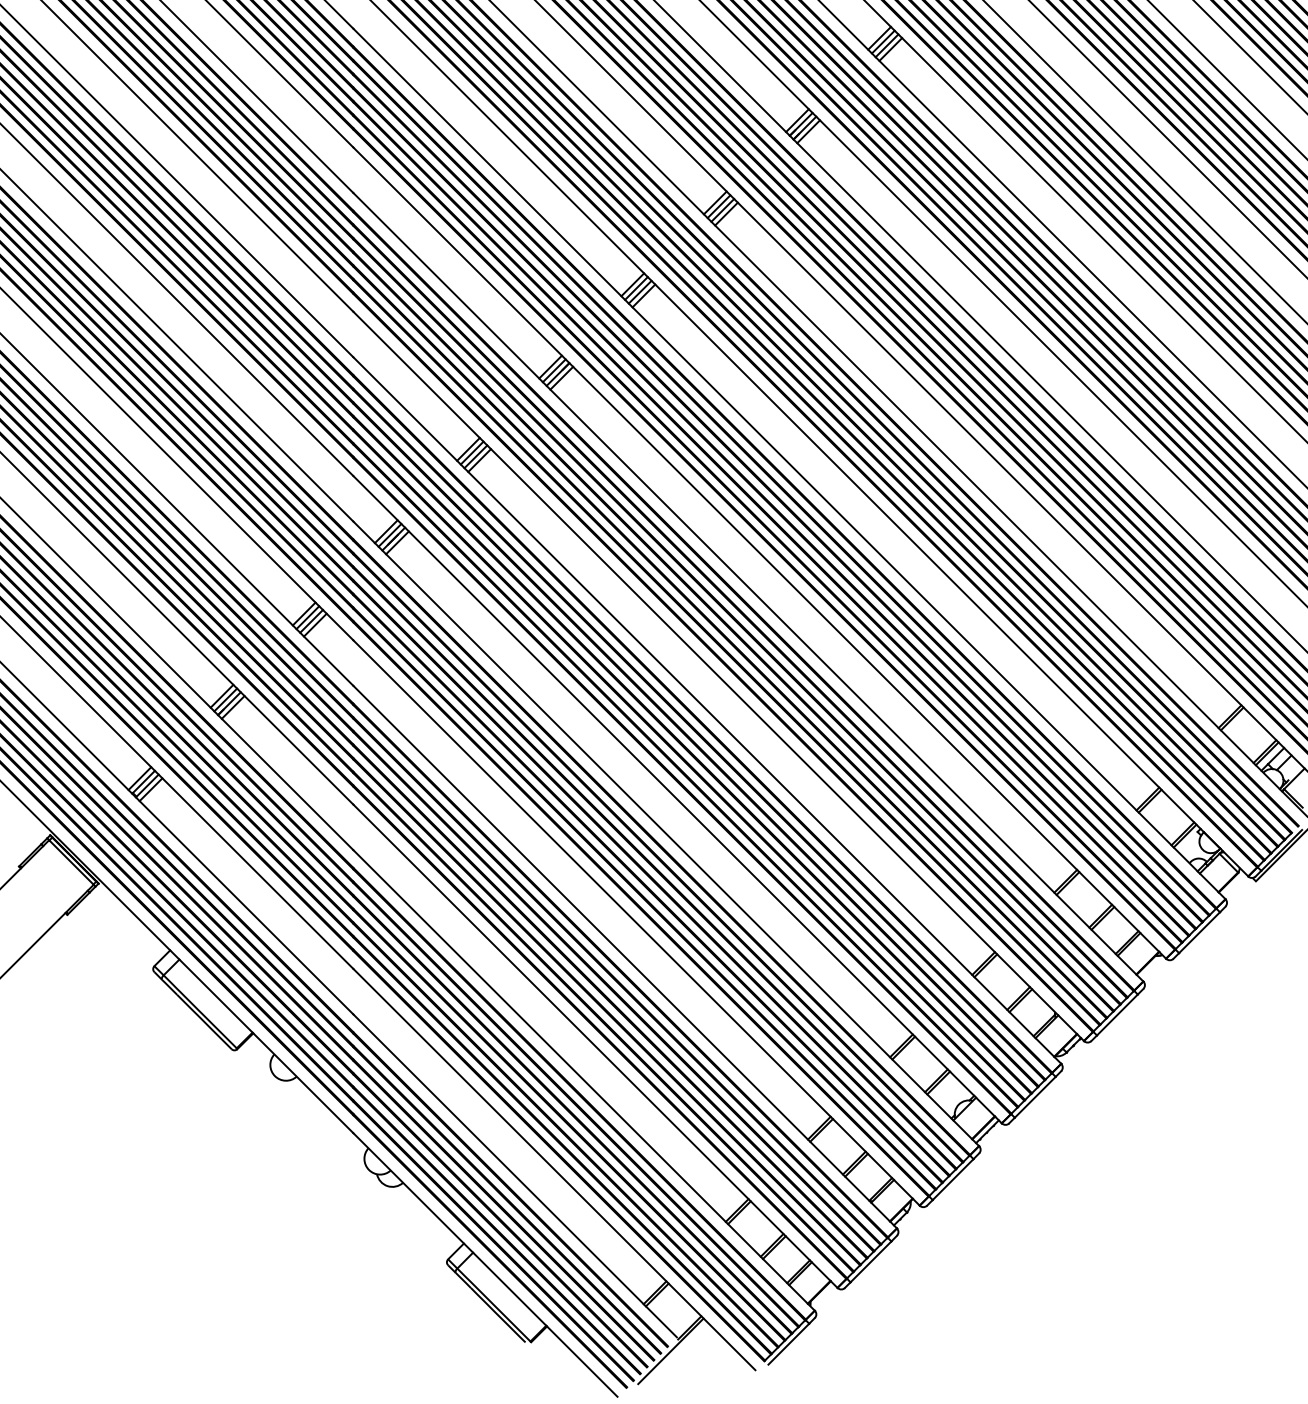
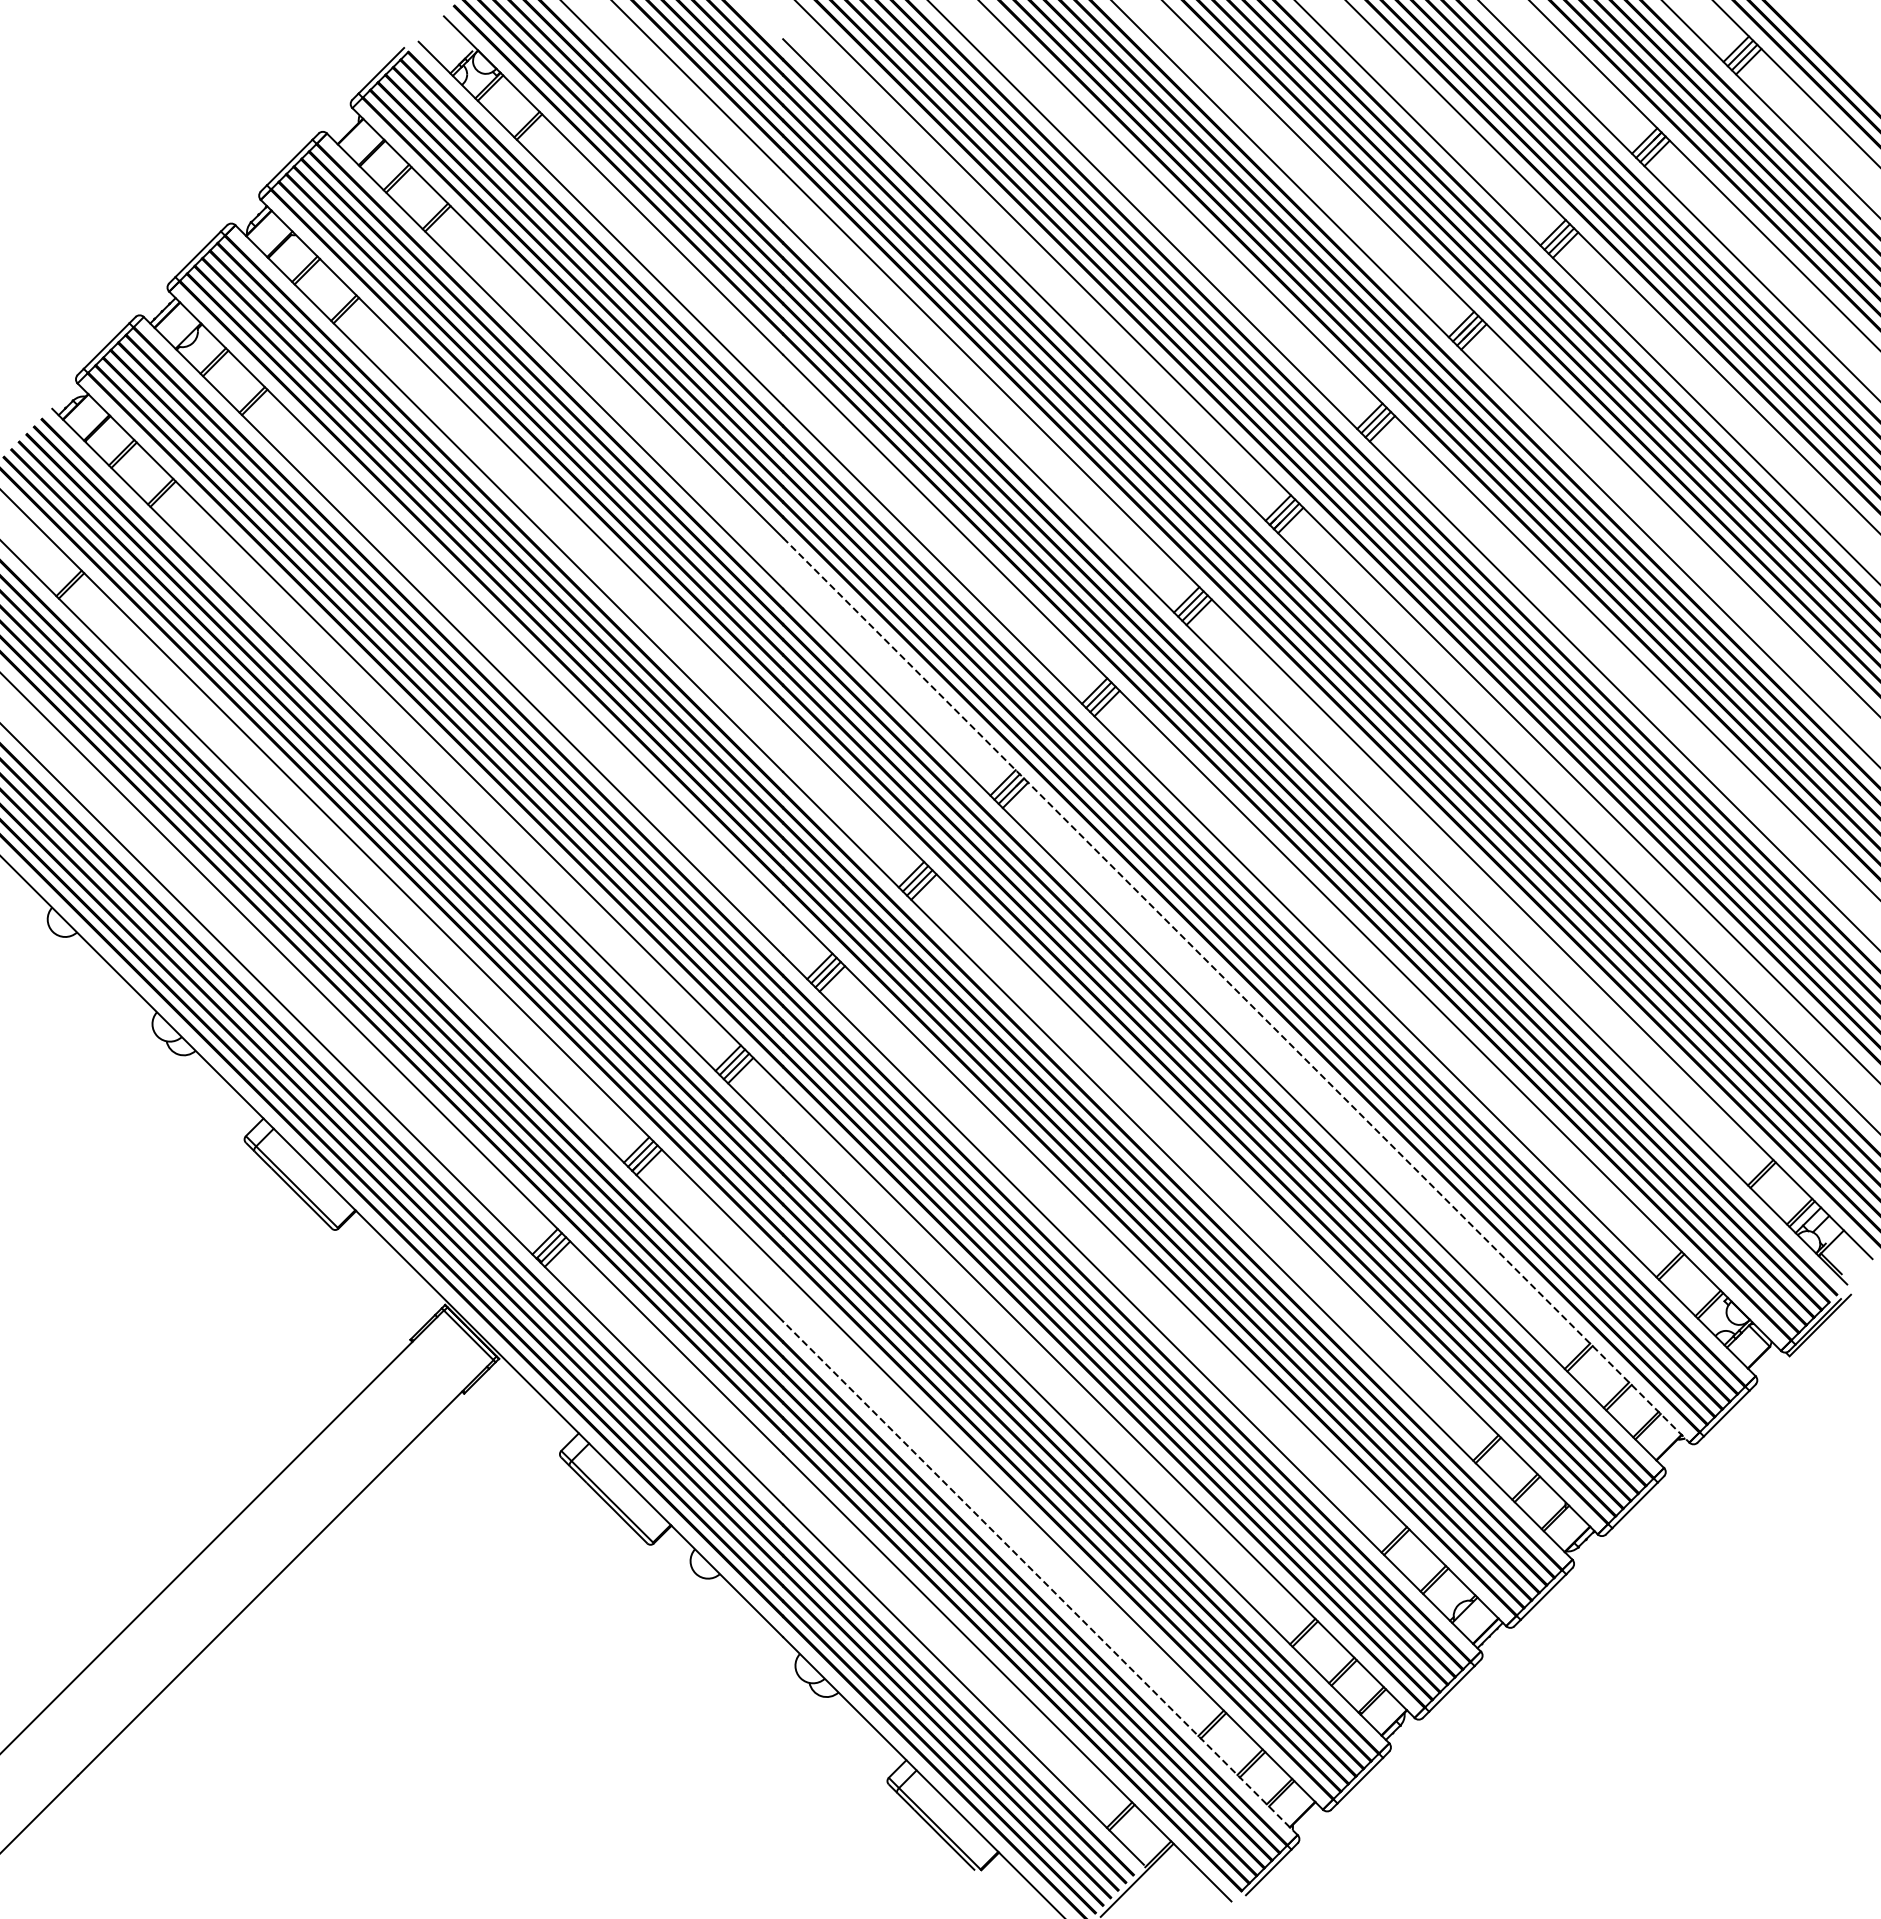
line: (759, 553) -> (1236, 990), solid -> dashed
line: (584, 1079) -> (1040, 1577), solid -> dashed

